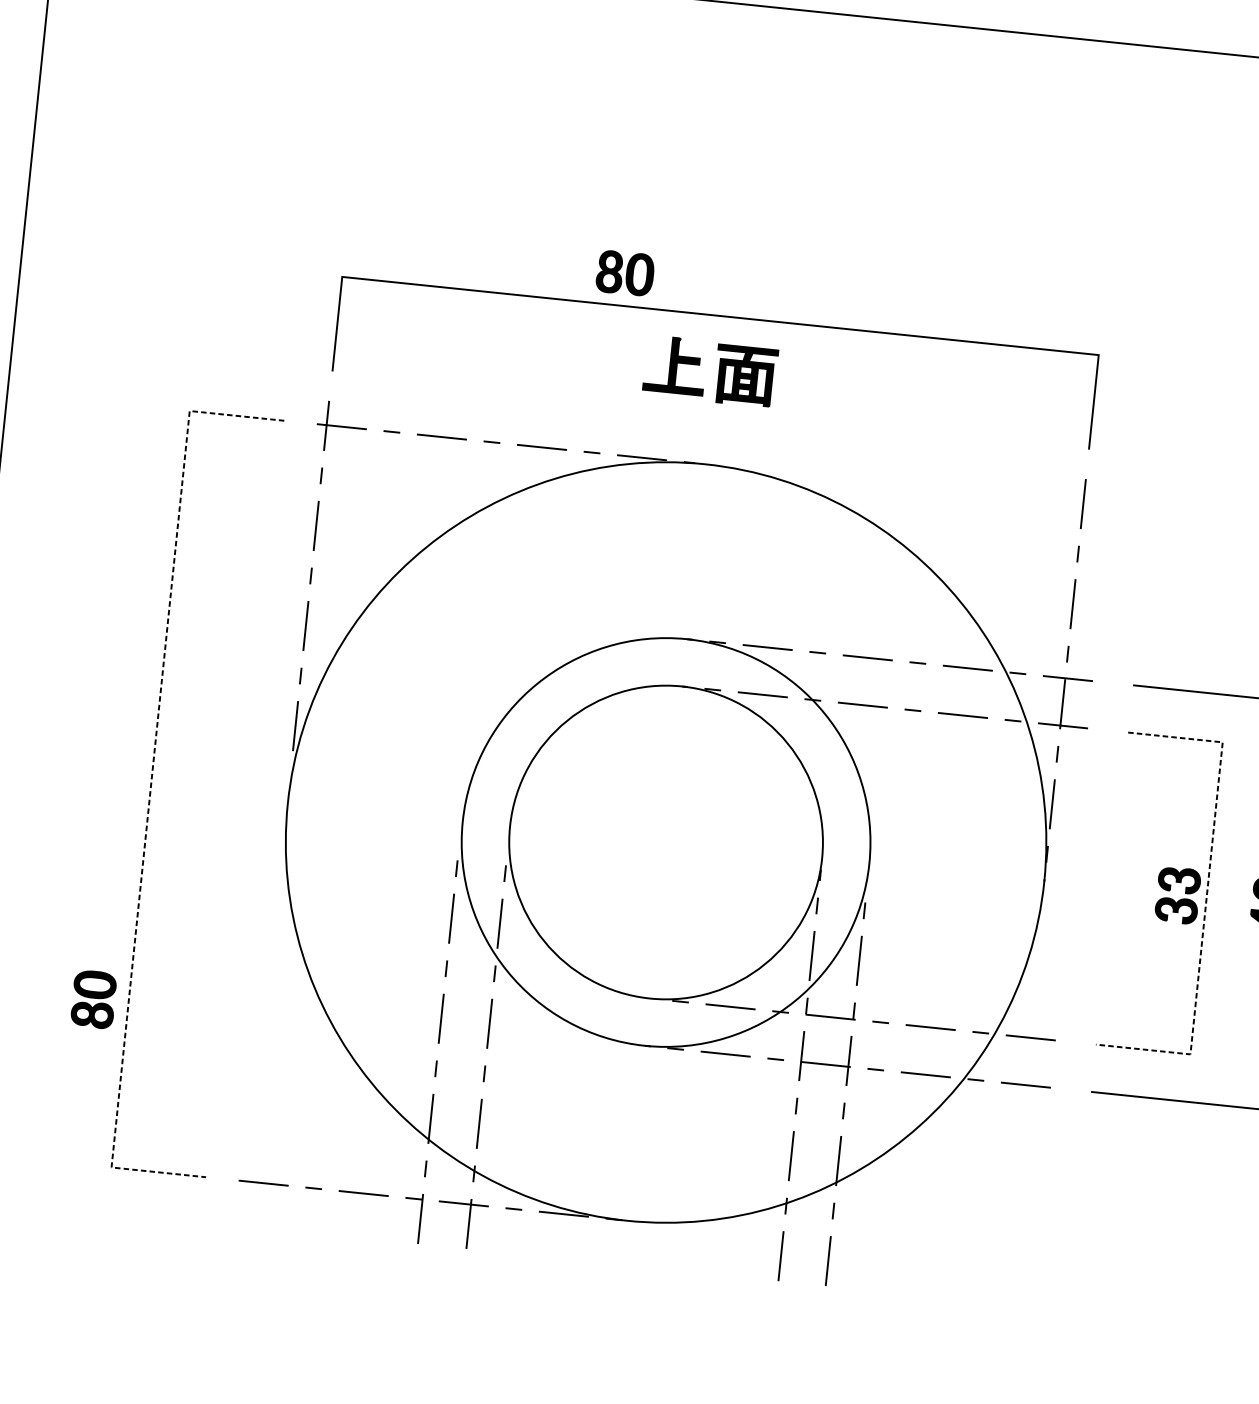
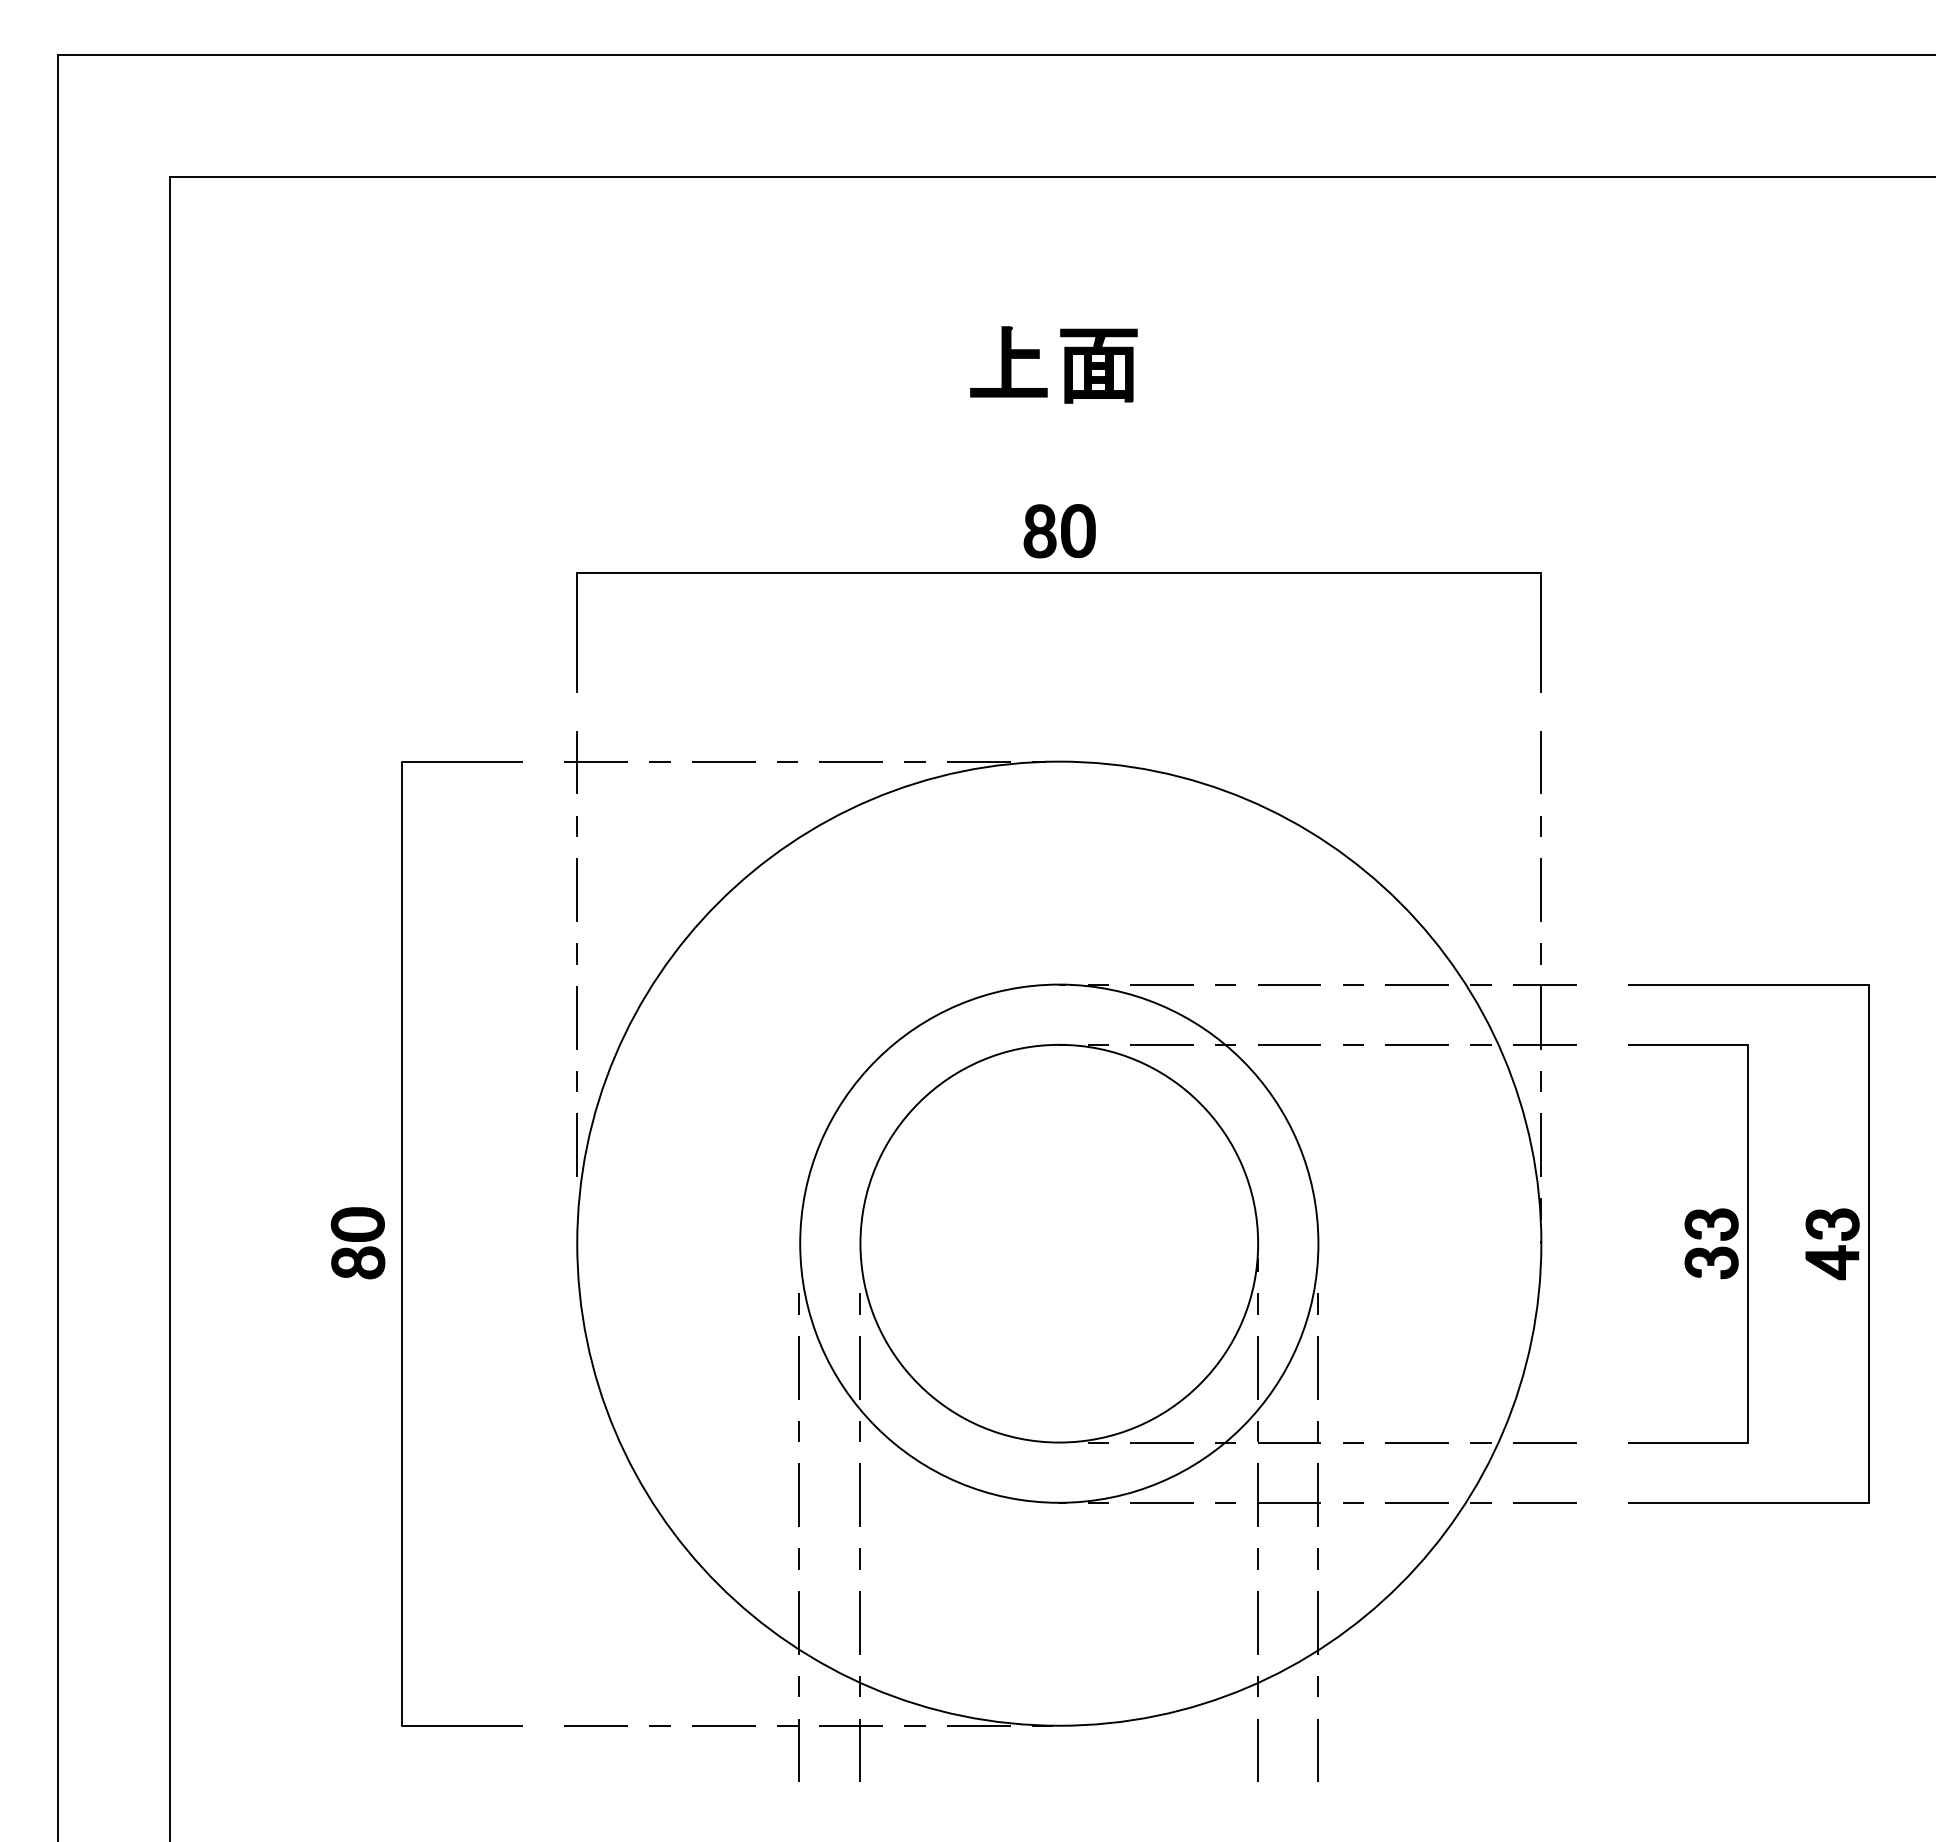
part: (625, 273) -> (1059, 531), moved
part: (718, 372) -> (1064, 364), moved
line: (150, 789) -> (402, 1244), dashed -> solid
line: (1206, 898) -> (1748, 1243), dashed -> solid
part: (93, 999) -> (357, 1243), moved

